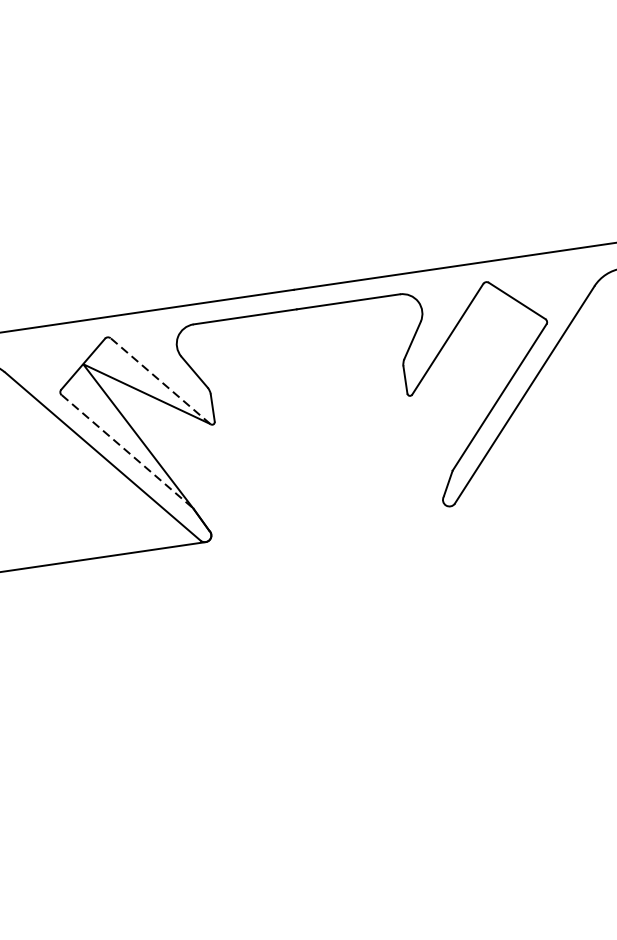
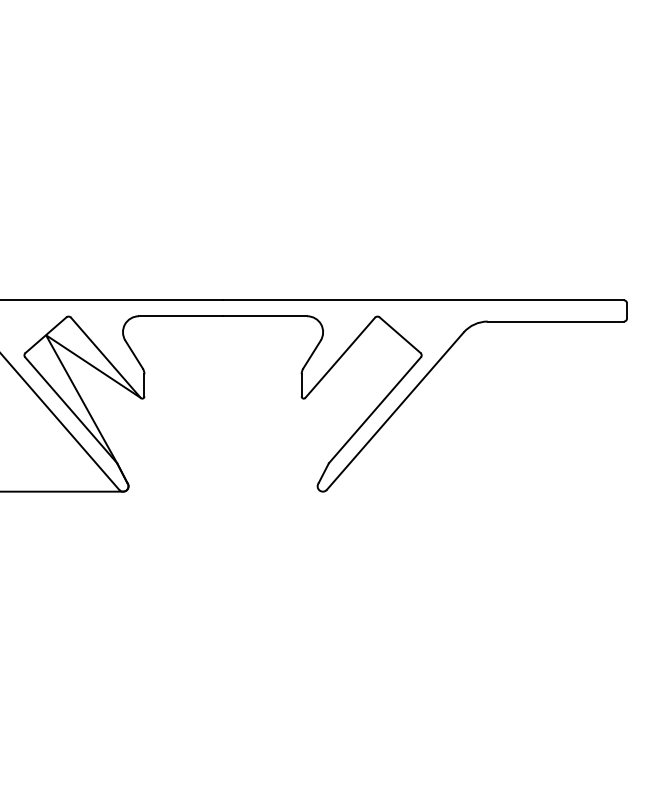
line: (160, 380) -> (105, 357), dashed -> solid
line: (127, 451) -> (71, 410), dashed -> solid

